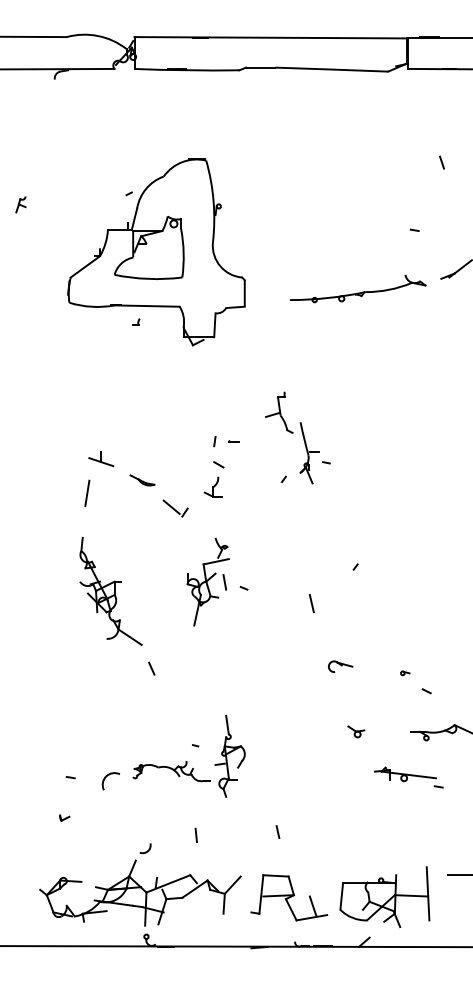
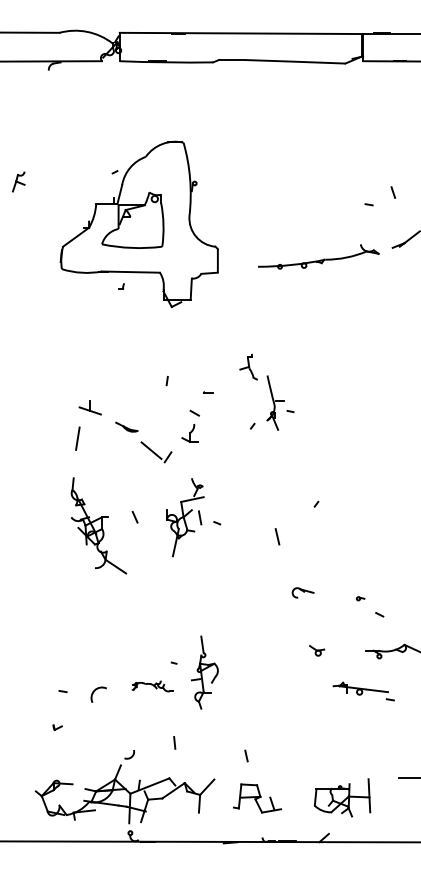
line: (441, 162) -> (392, 192), moved
part: (20, 204) -> (18, 181), size x1.4
part: (279, 412) -> (248, 366), size x0.7
line: (214, 441) -> (166, 381), moved
part: (175, 508) -> (156, 452), size x1.4
line: (151, 668) -> (134, 517), moved
part: (171, 771) -> (152, 686), size x0.6
line: (277, 831) -> (246, 755), moved
part: (384, 896) -> (342, 797), size x0.7
part: (289, 897) -> (257, 798), size x0.7

